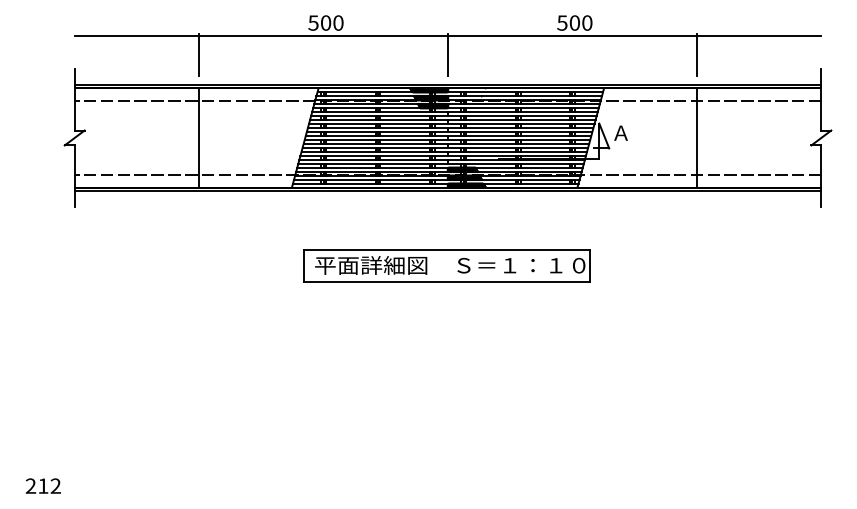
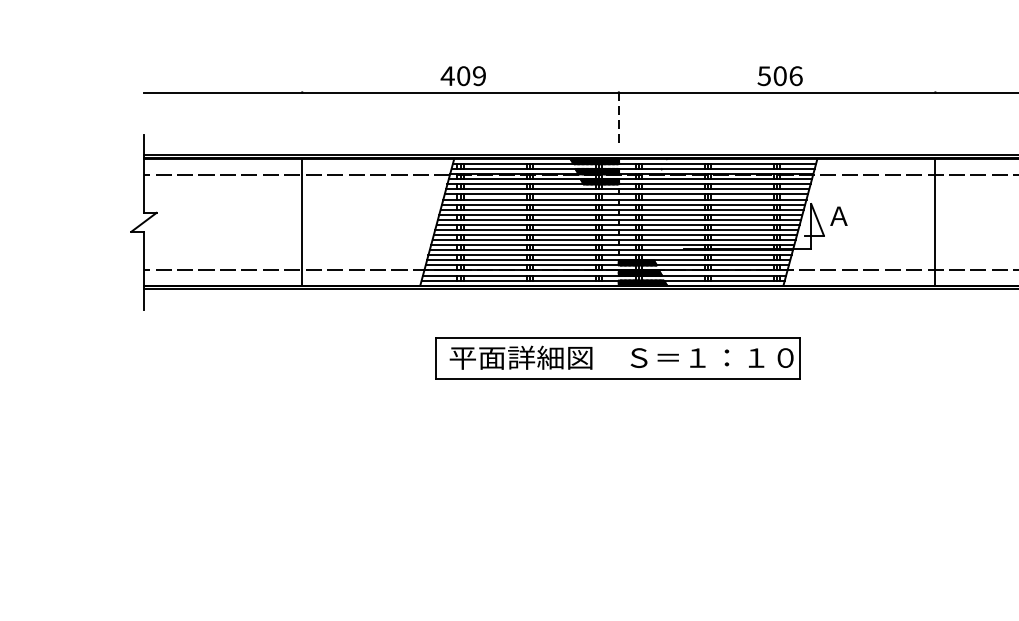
text: (325, 22) -> (462, 75), 500 -> 409
text: (587, 22) -> (796, 75), 500 -> 506
line: (199, 54) -> (302, 116), removed
line: (696, 54) -> (934, 116), removed
line: (448, 55) -> (619, 117), solid -> dashed
part: (446, 265) -> (616, 357), moved

